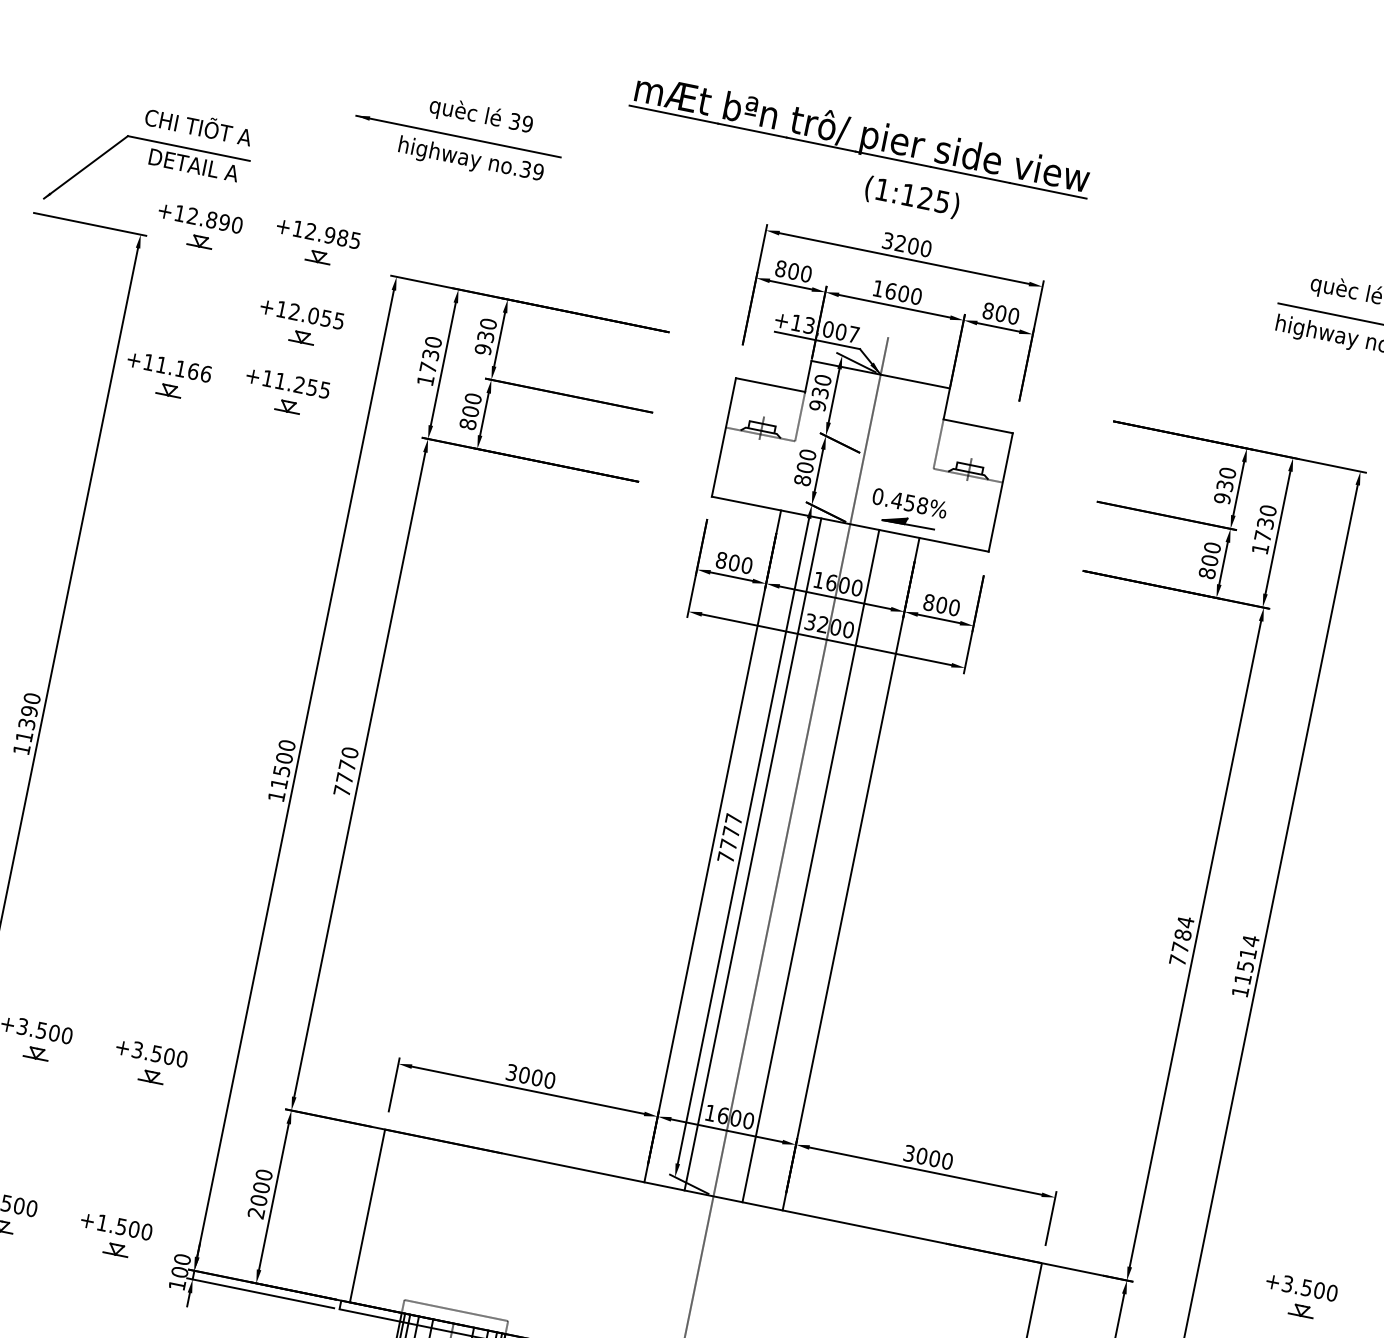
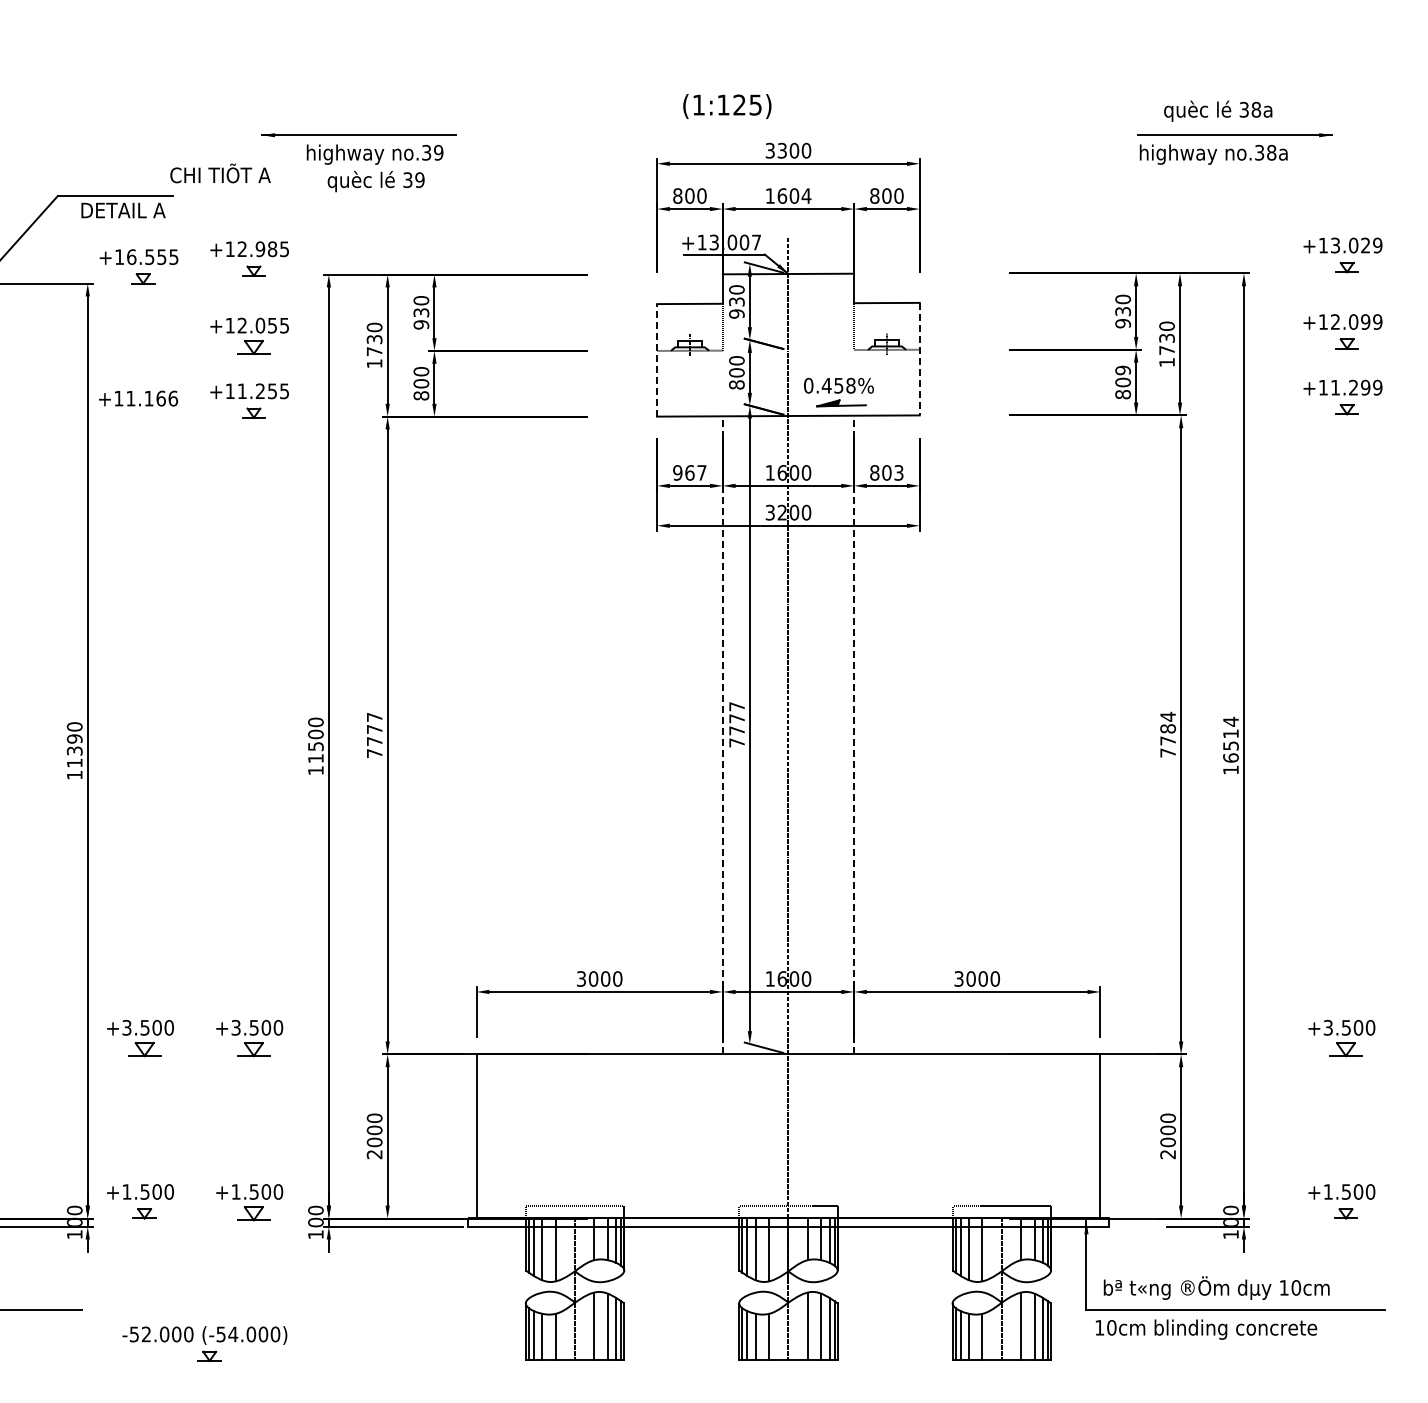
text: (480, 116) -> (375, 181), moved
text: (198, 125) -> (220, 173), moved
part: (861, 135) -> (726, 59), removed
text: (912, 197) -> (727, 106), moved
text: (214, 221) -> (152, 257), +12.890 -> +16.555
text: (899, 243) -> (781, 150), 3200 -> 3300
text: (916, 295) -> (806, 195), 1600 -> 1604
part: (301, 337) -> (253, 347), size x1.4
part: (169, 390) -> (142, 420), removed
line: (724, 436) -> (657, 359), solid -> dashed
line: (1000, 492) -> (919, 359), solid -> dashed
text: (1212, 548) -> (1123, 370), 800 -> 809
text: (733, 562) -> (689, 472), 800 -> 967
text: (954, 607) -> (898, 472), 800 -> 803
text: (349, 752) -> (374, 717), 7770 -> 7777
line: (712, 845) -> (722, 734), solid -> dashed
line: (752, 854) -> (760, 735), removed
line: (810, 865) -> (815, 734), removed
line: (851, 873) -> (854, 734), solid -> dashed
text: (1242, 978) -> (1230, 757), 11514 -> 16514
part: (36, 1053) -> (144, 1049), size x1.4
part: (151, 1076) -> (253, 1049), size x1.4
part: (116, 1249) -> (253, 1213), size x1.4
part: (1301, 1310) -> (1345, 1049), size x1.4

